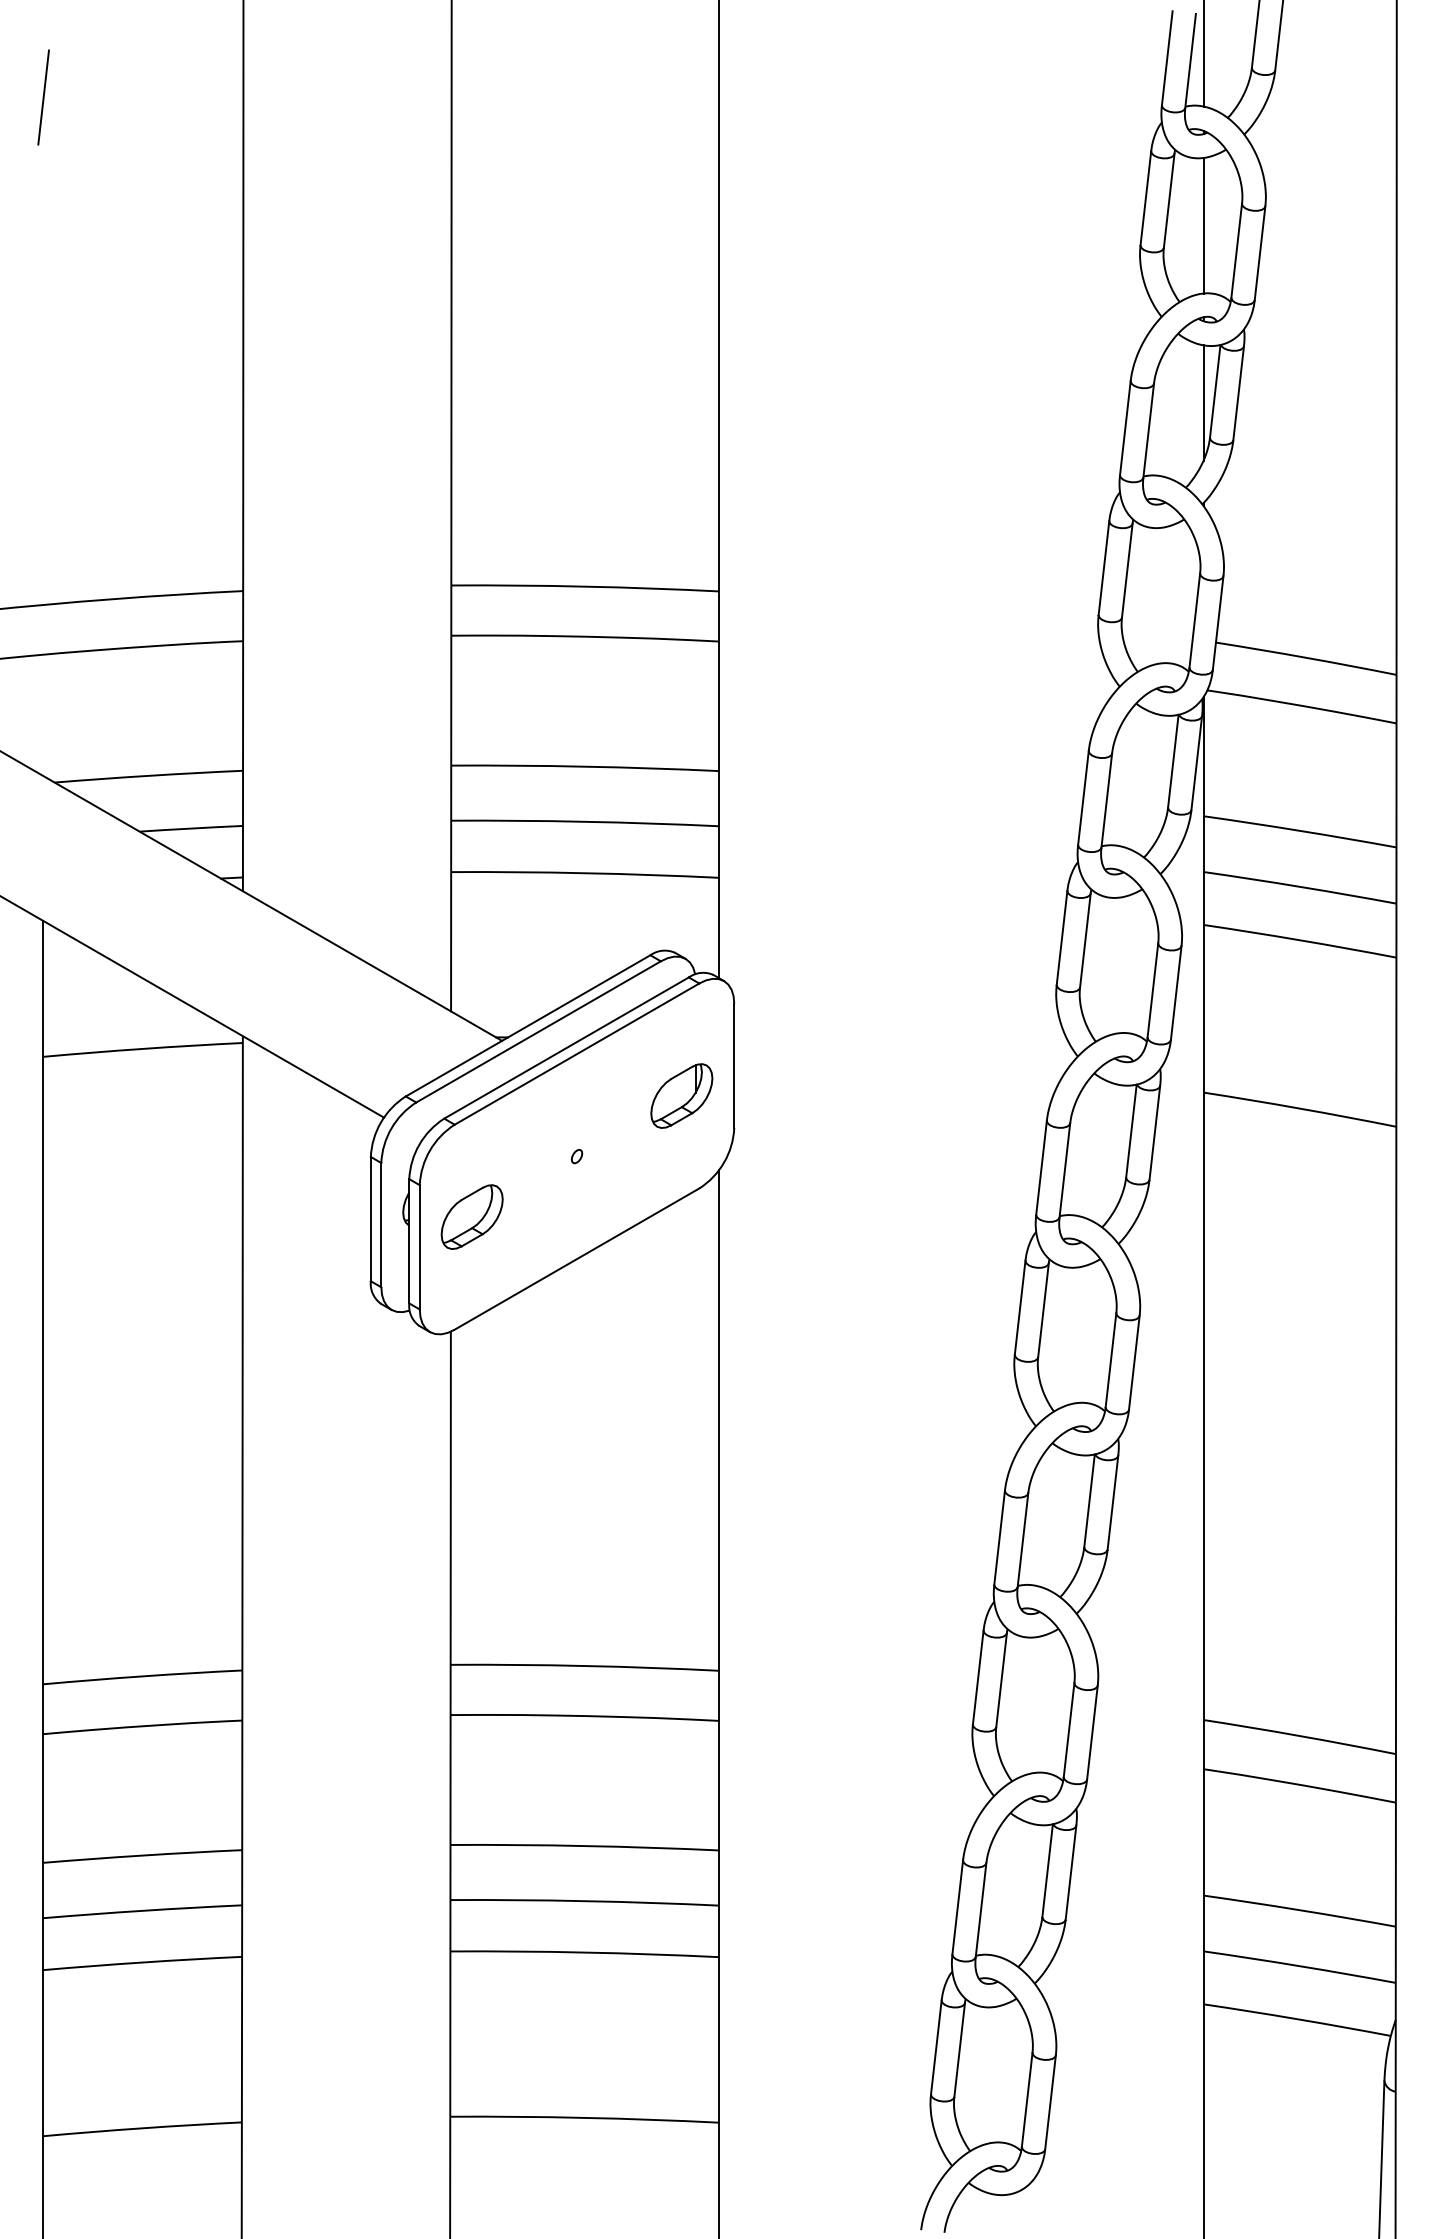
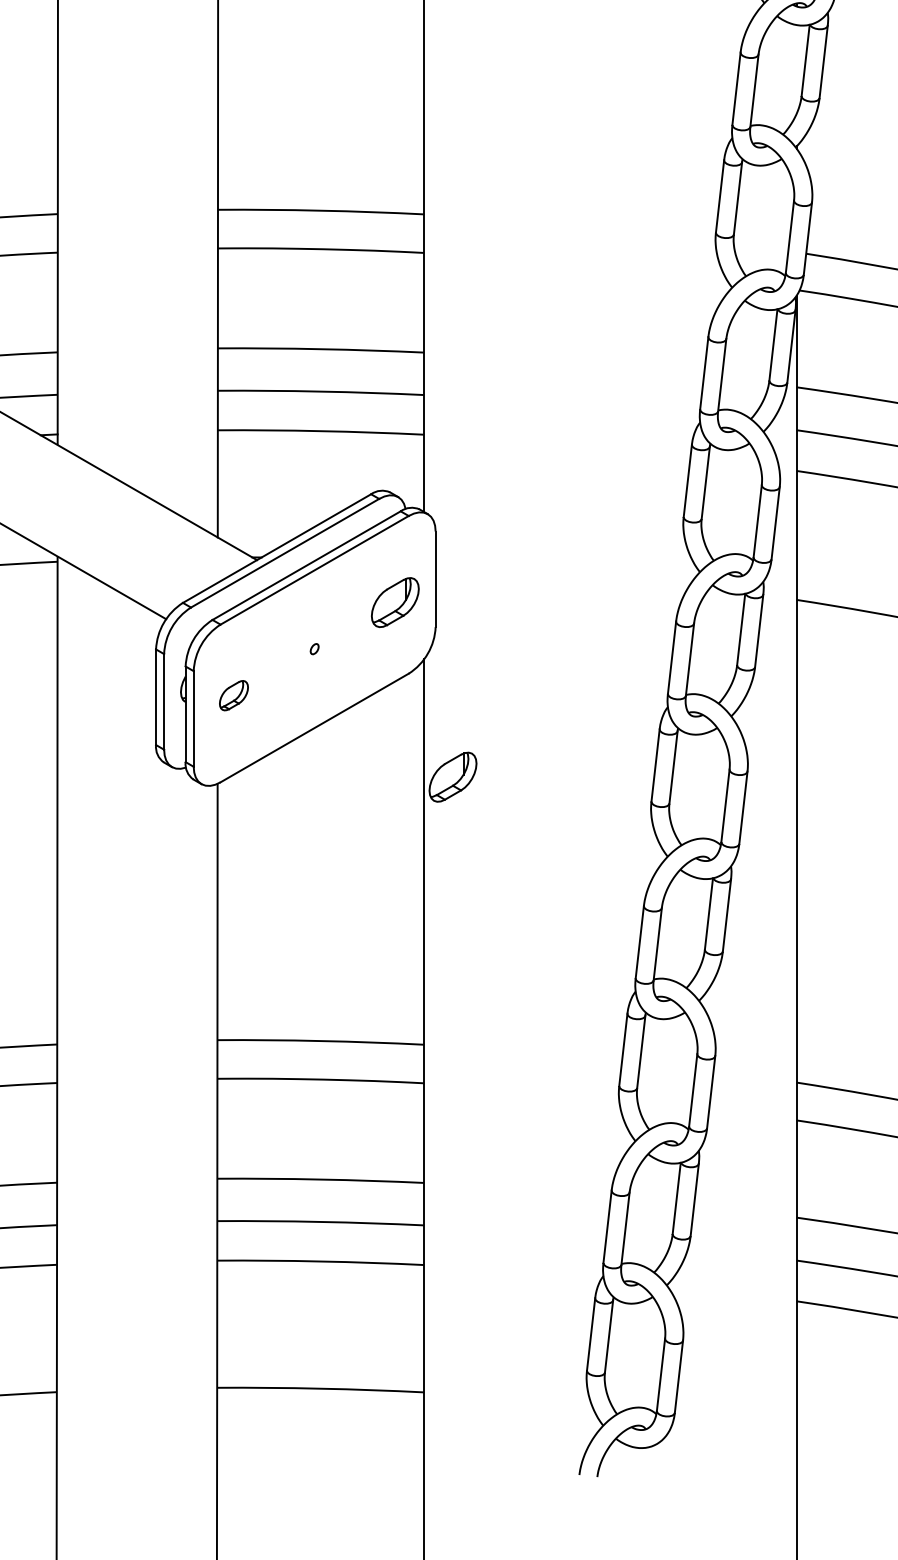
line: (1203, 402) -> (796, 69), removed
part: (471, 1216) -> (233, 695), size x0.6
part: (756, 1322) -> (452, 776), added

